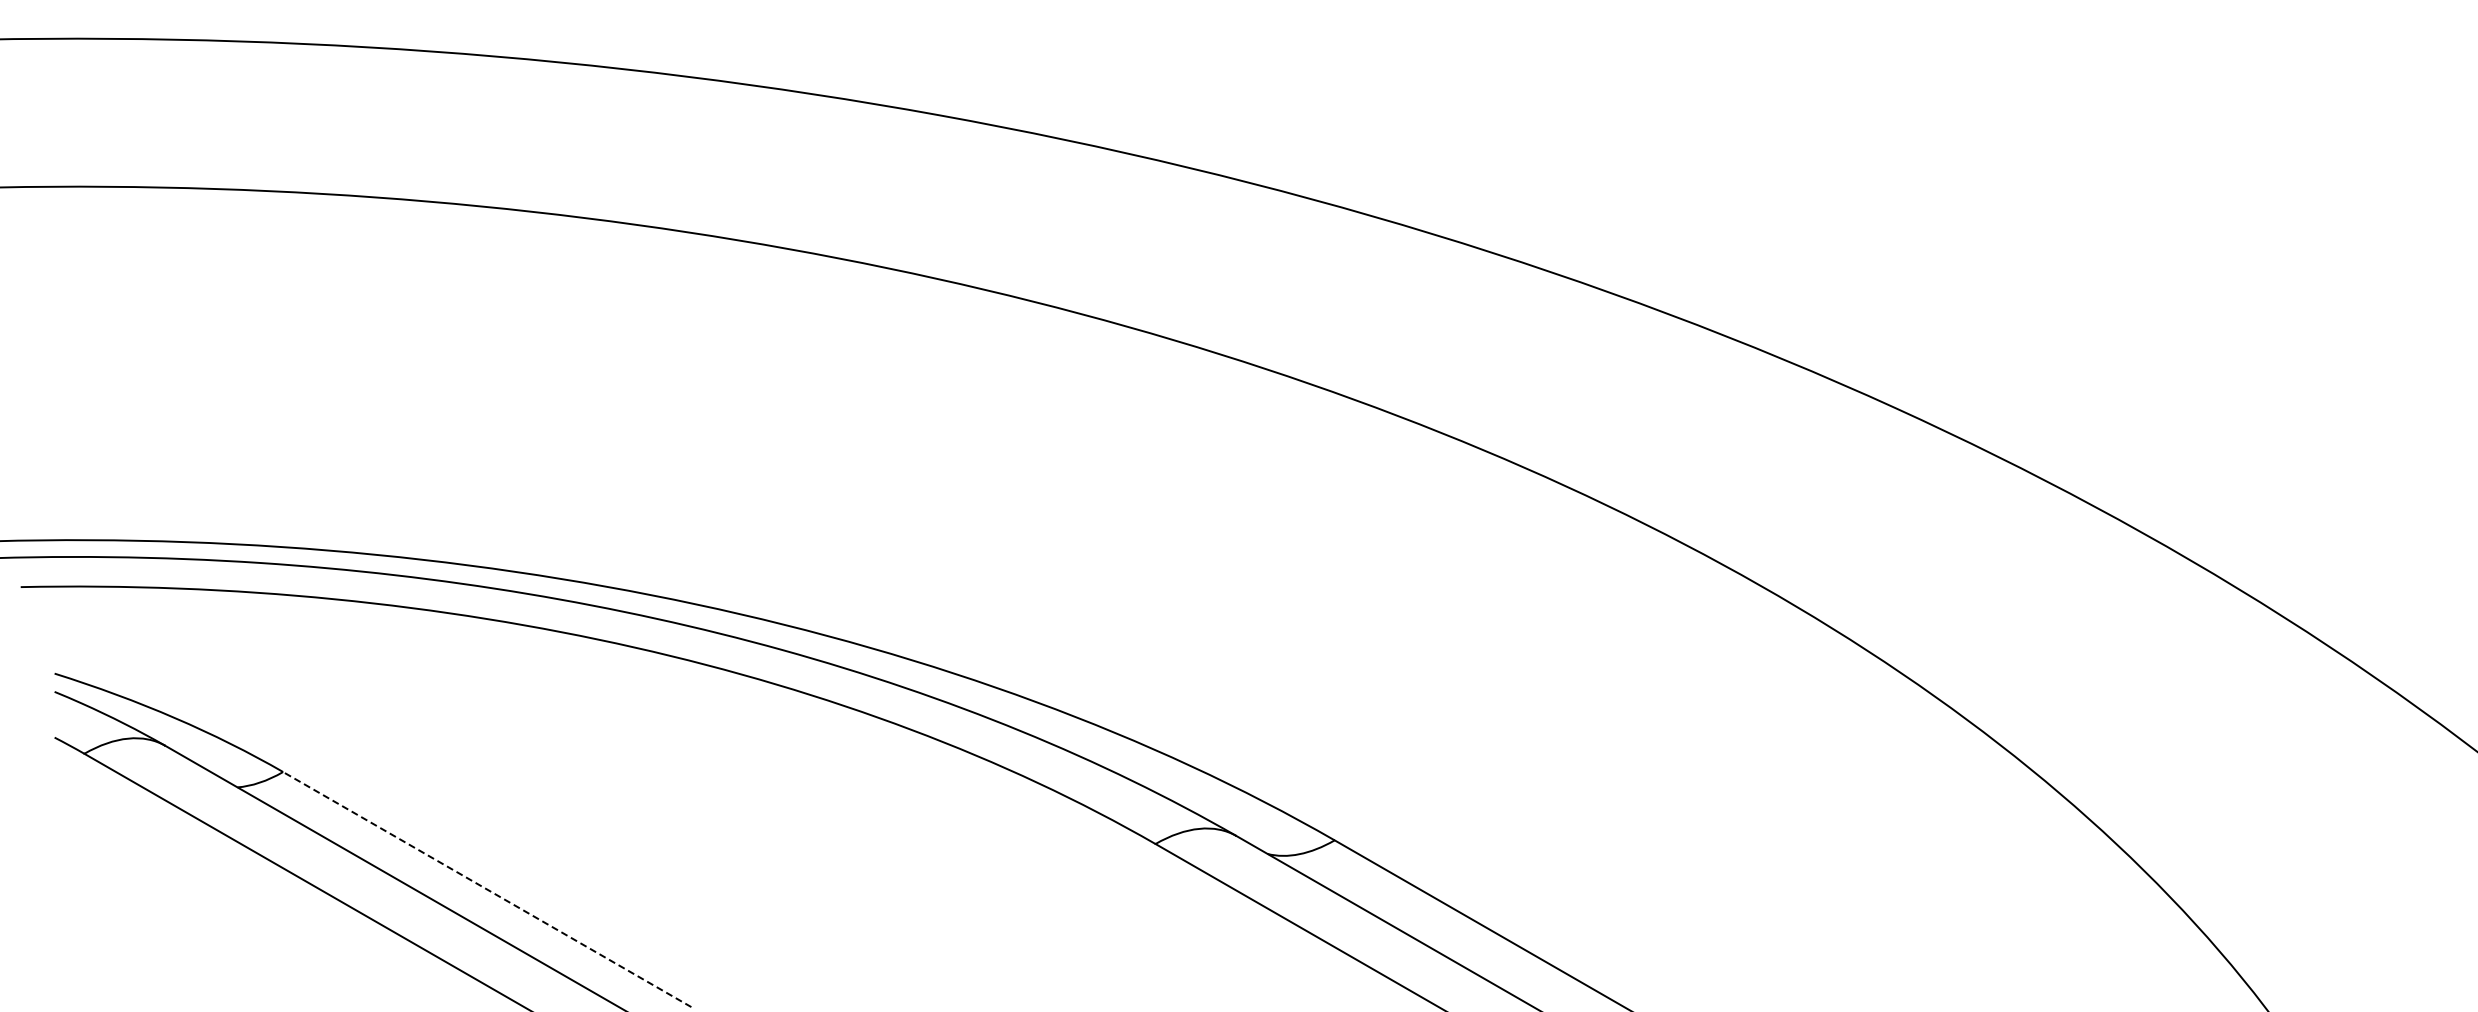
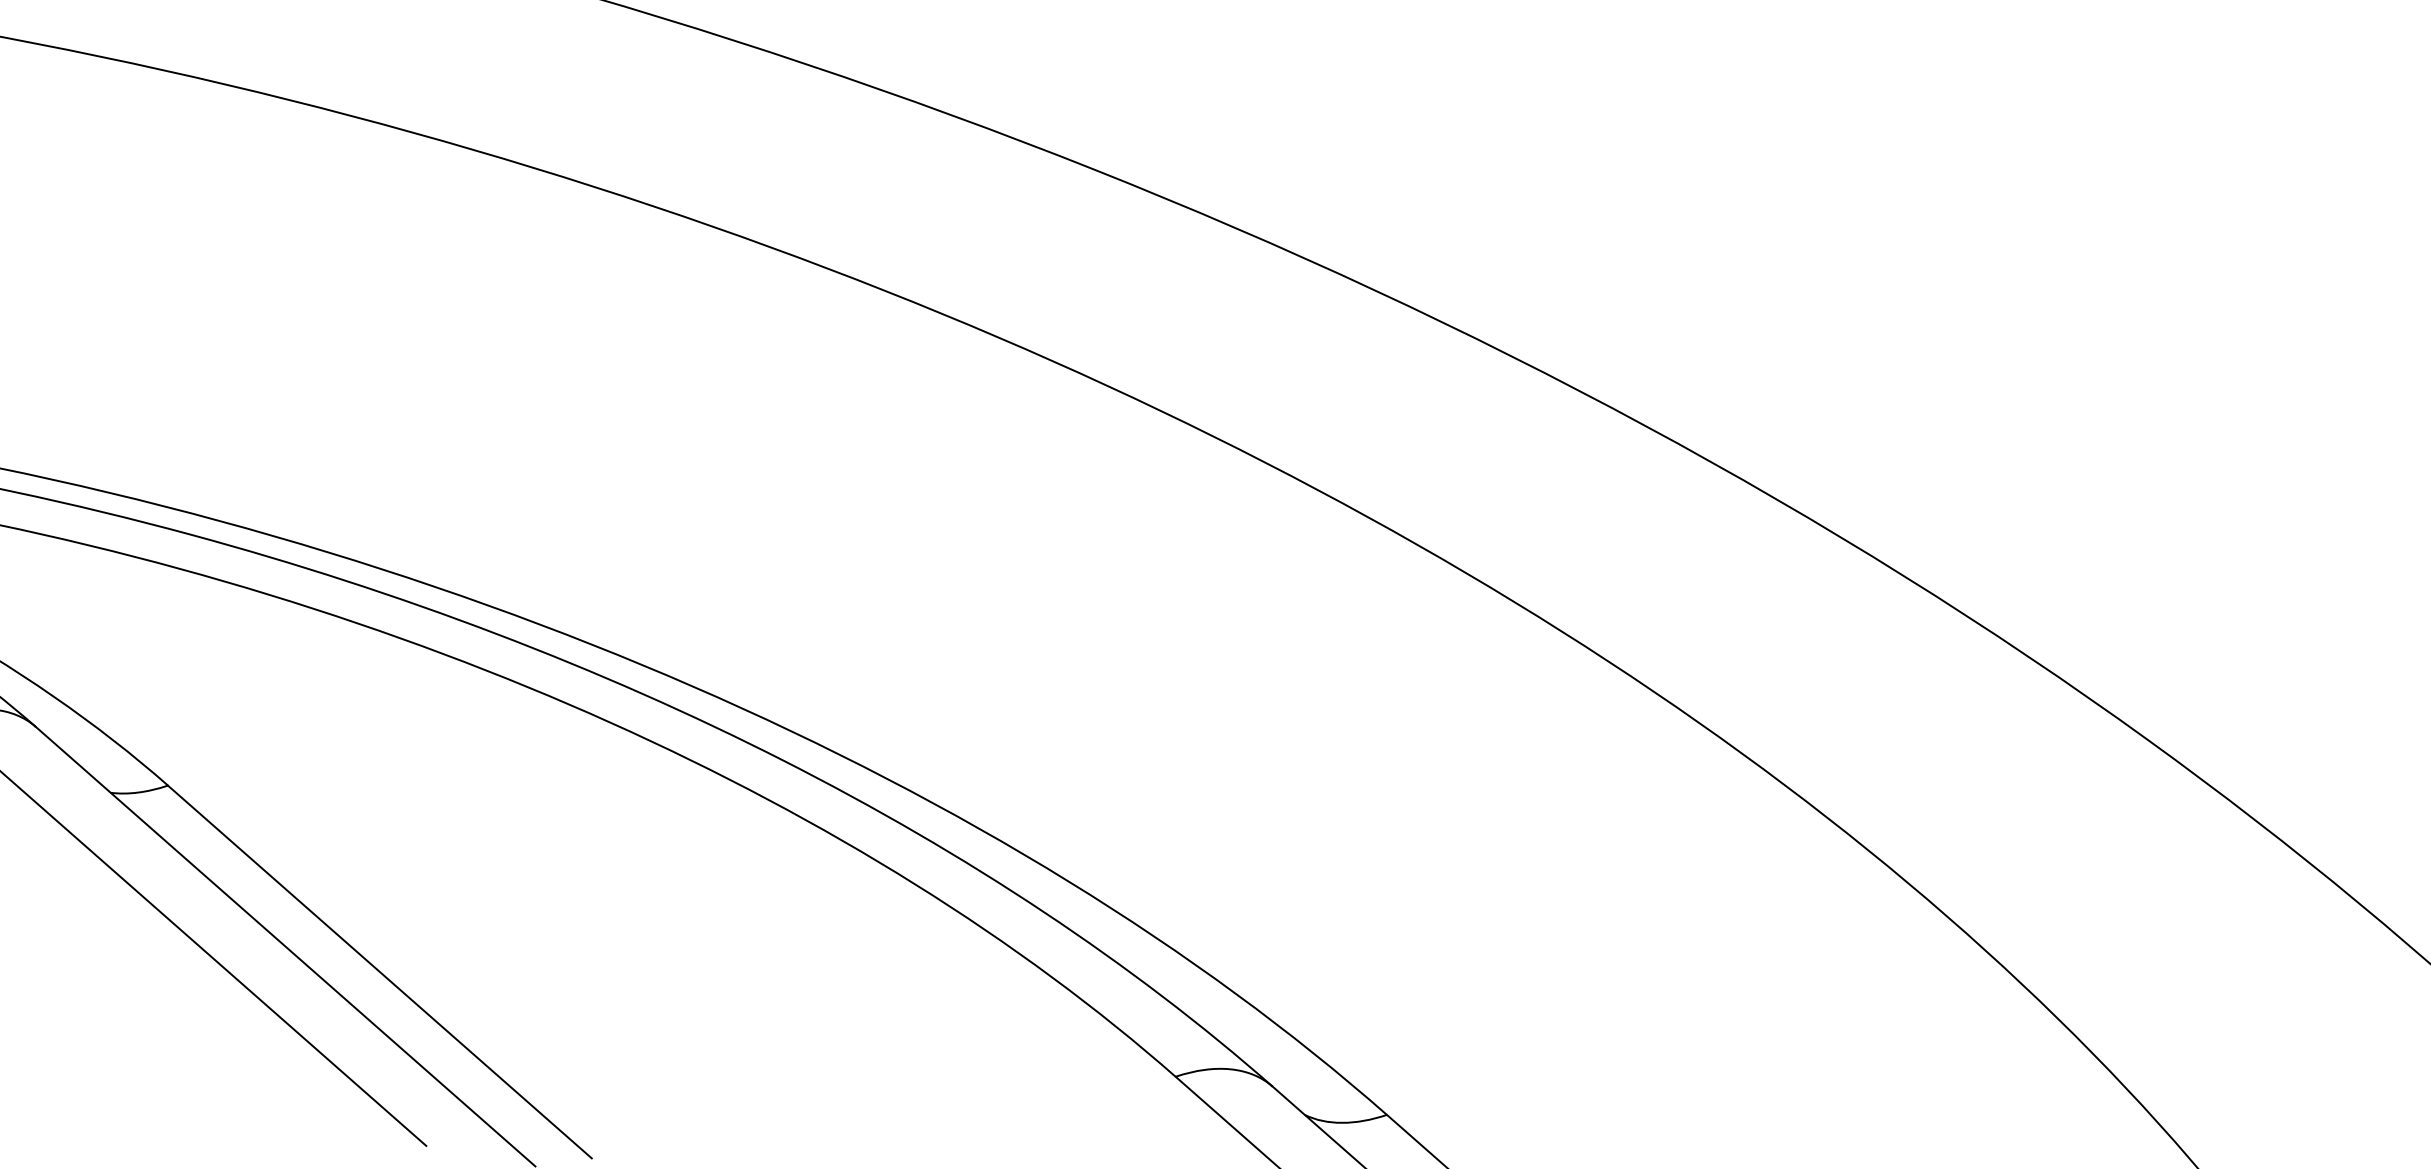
line: (487, 889) -> (380, 971), dashed -> solid

